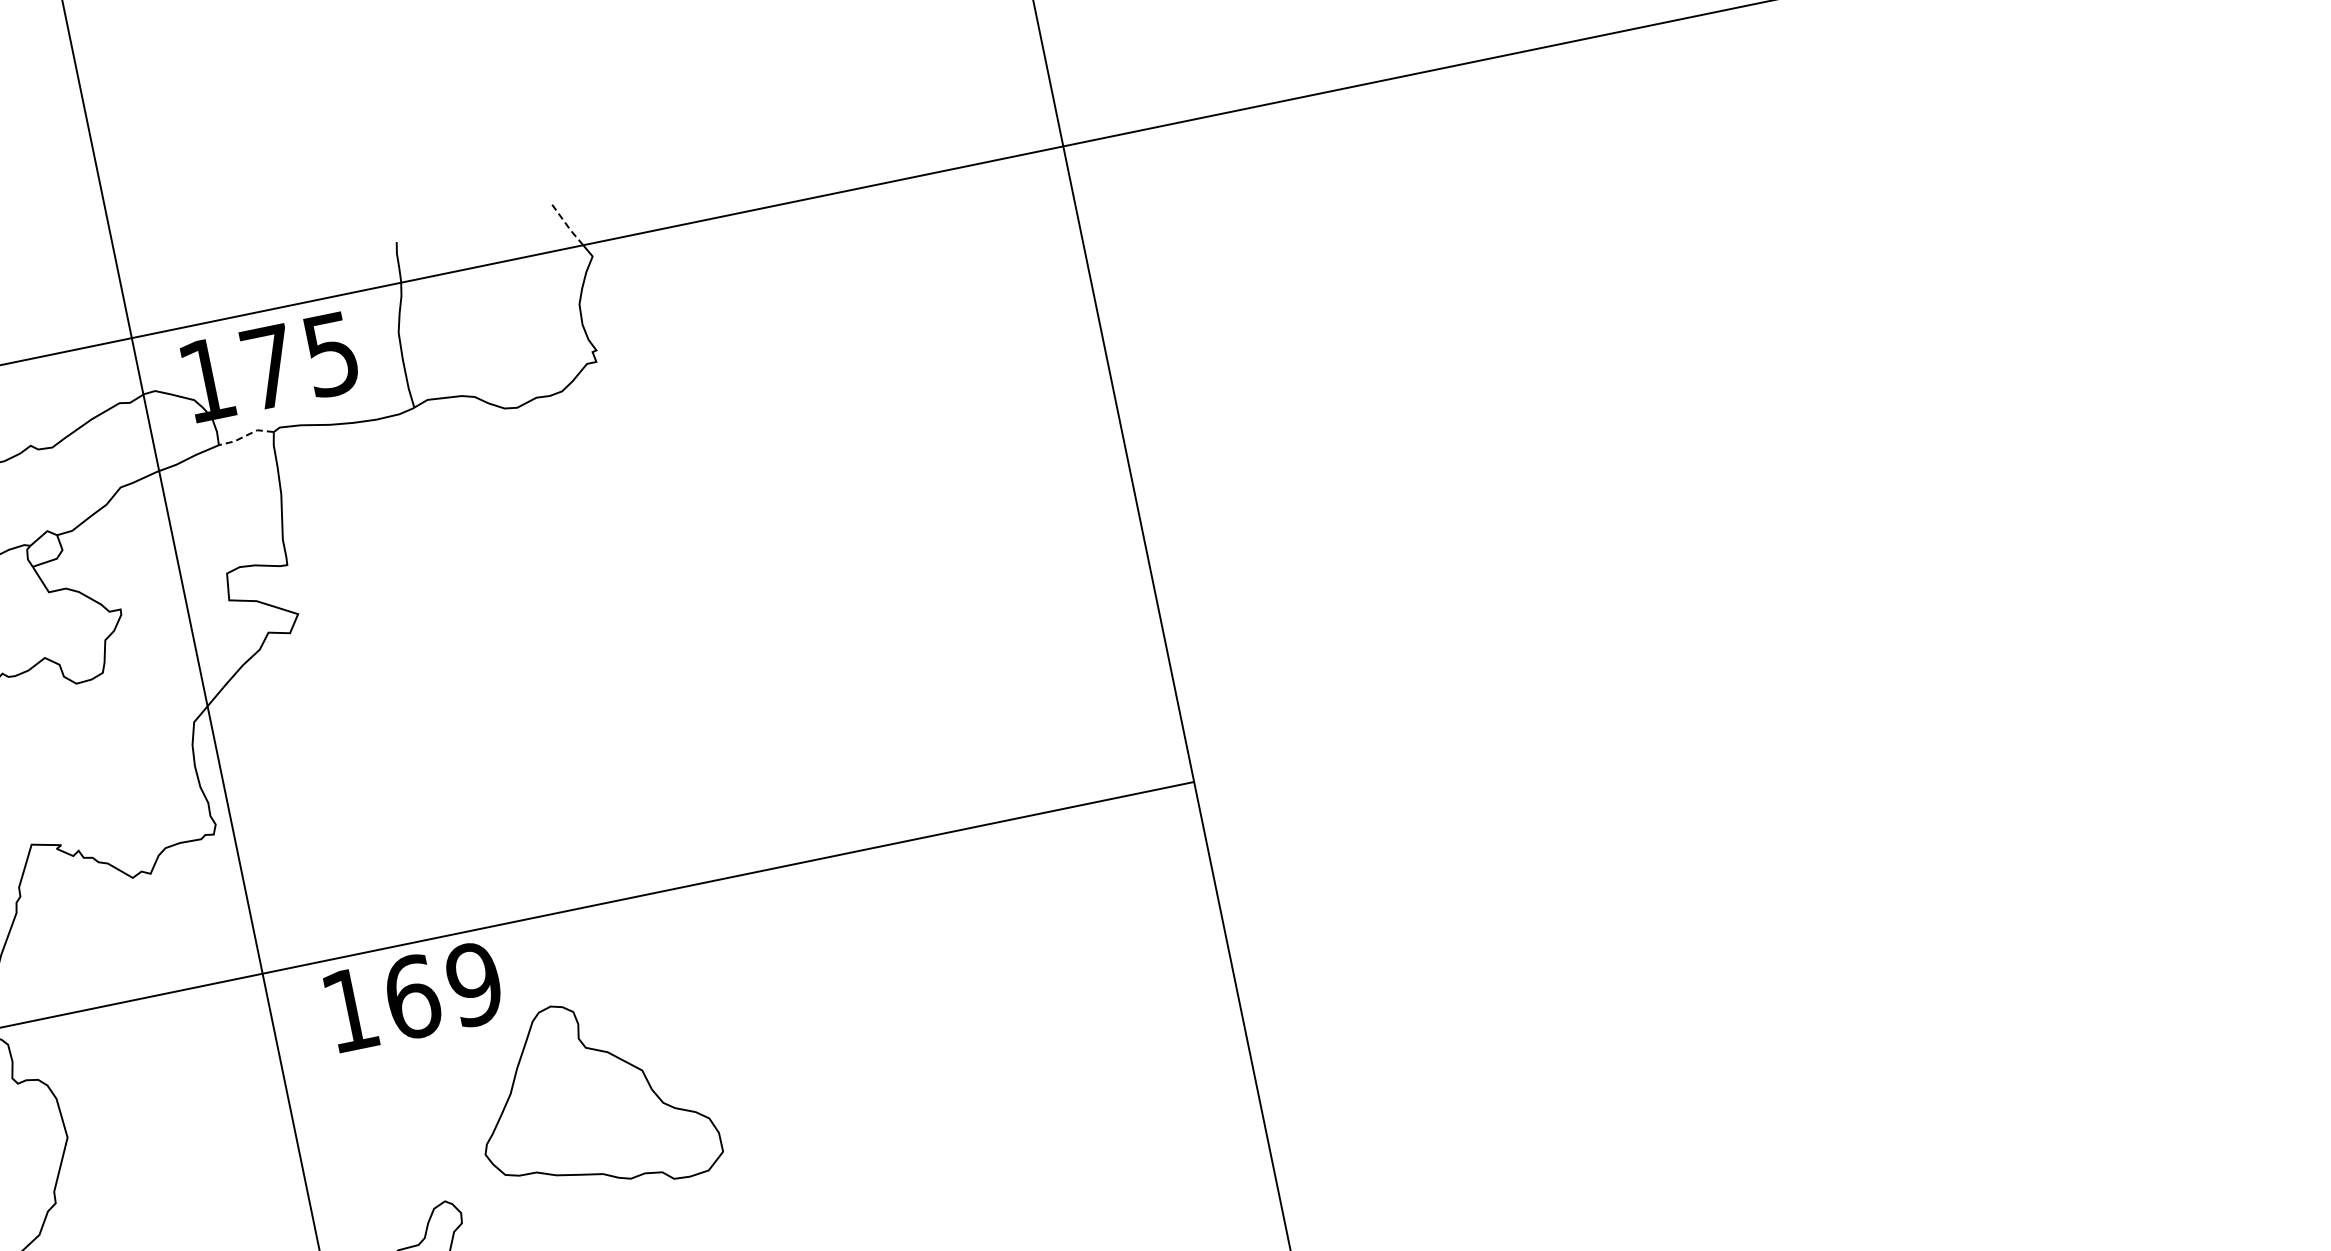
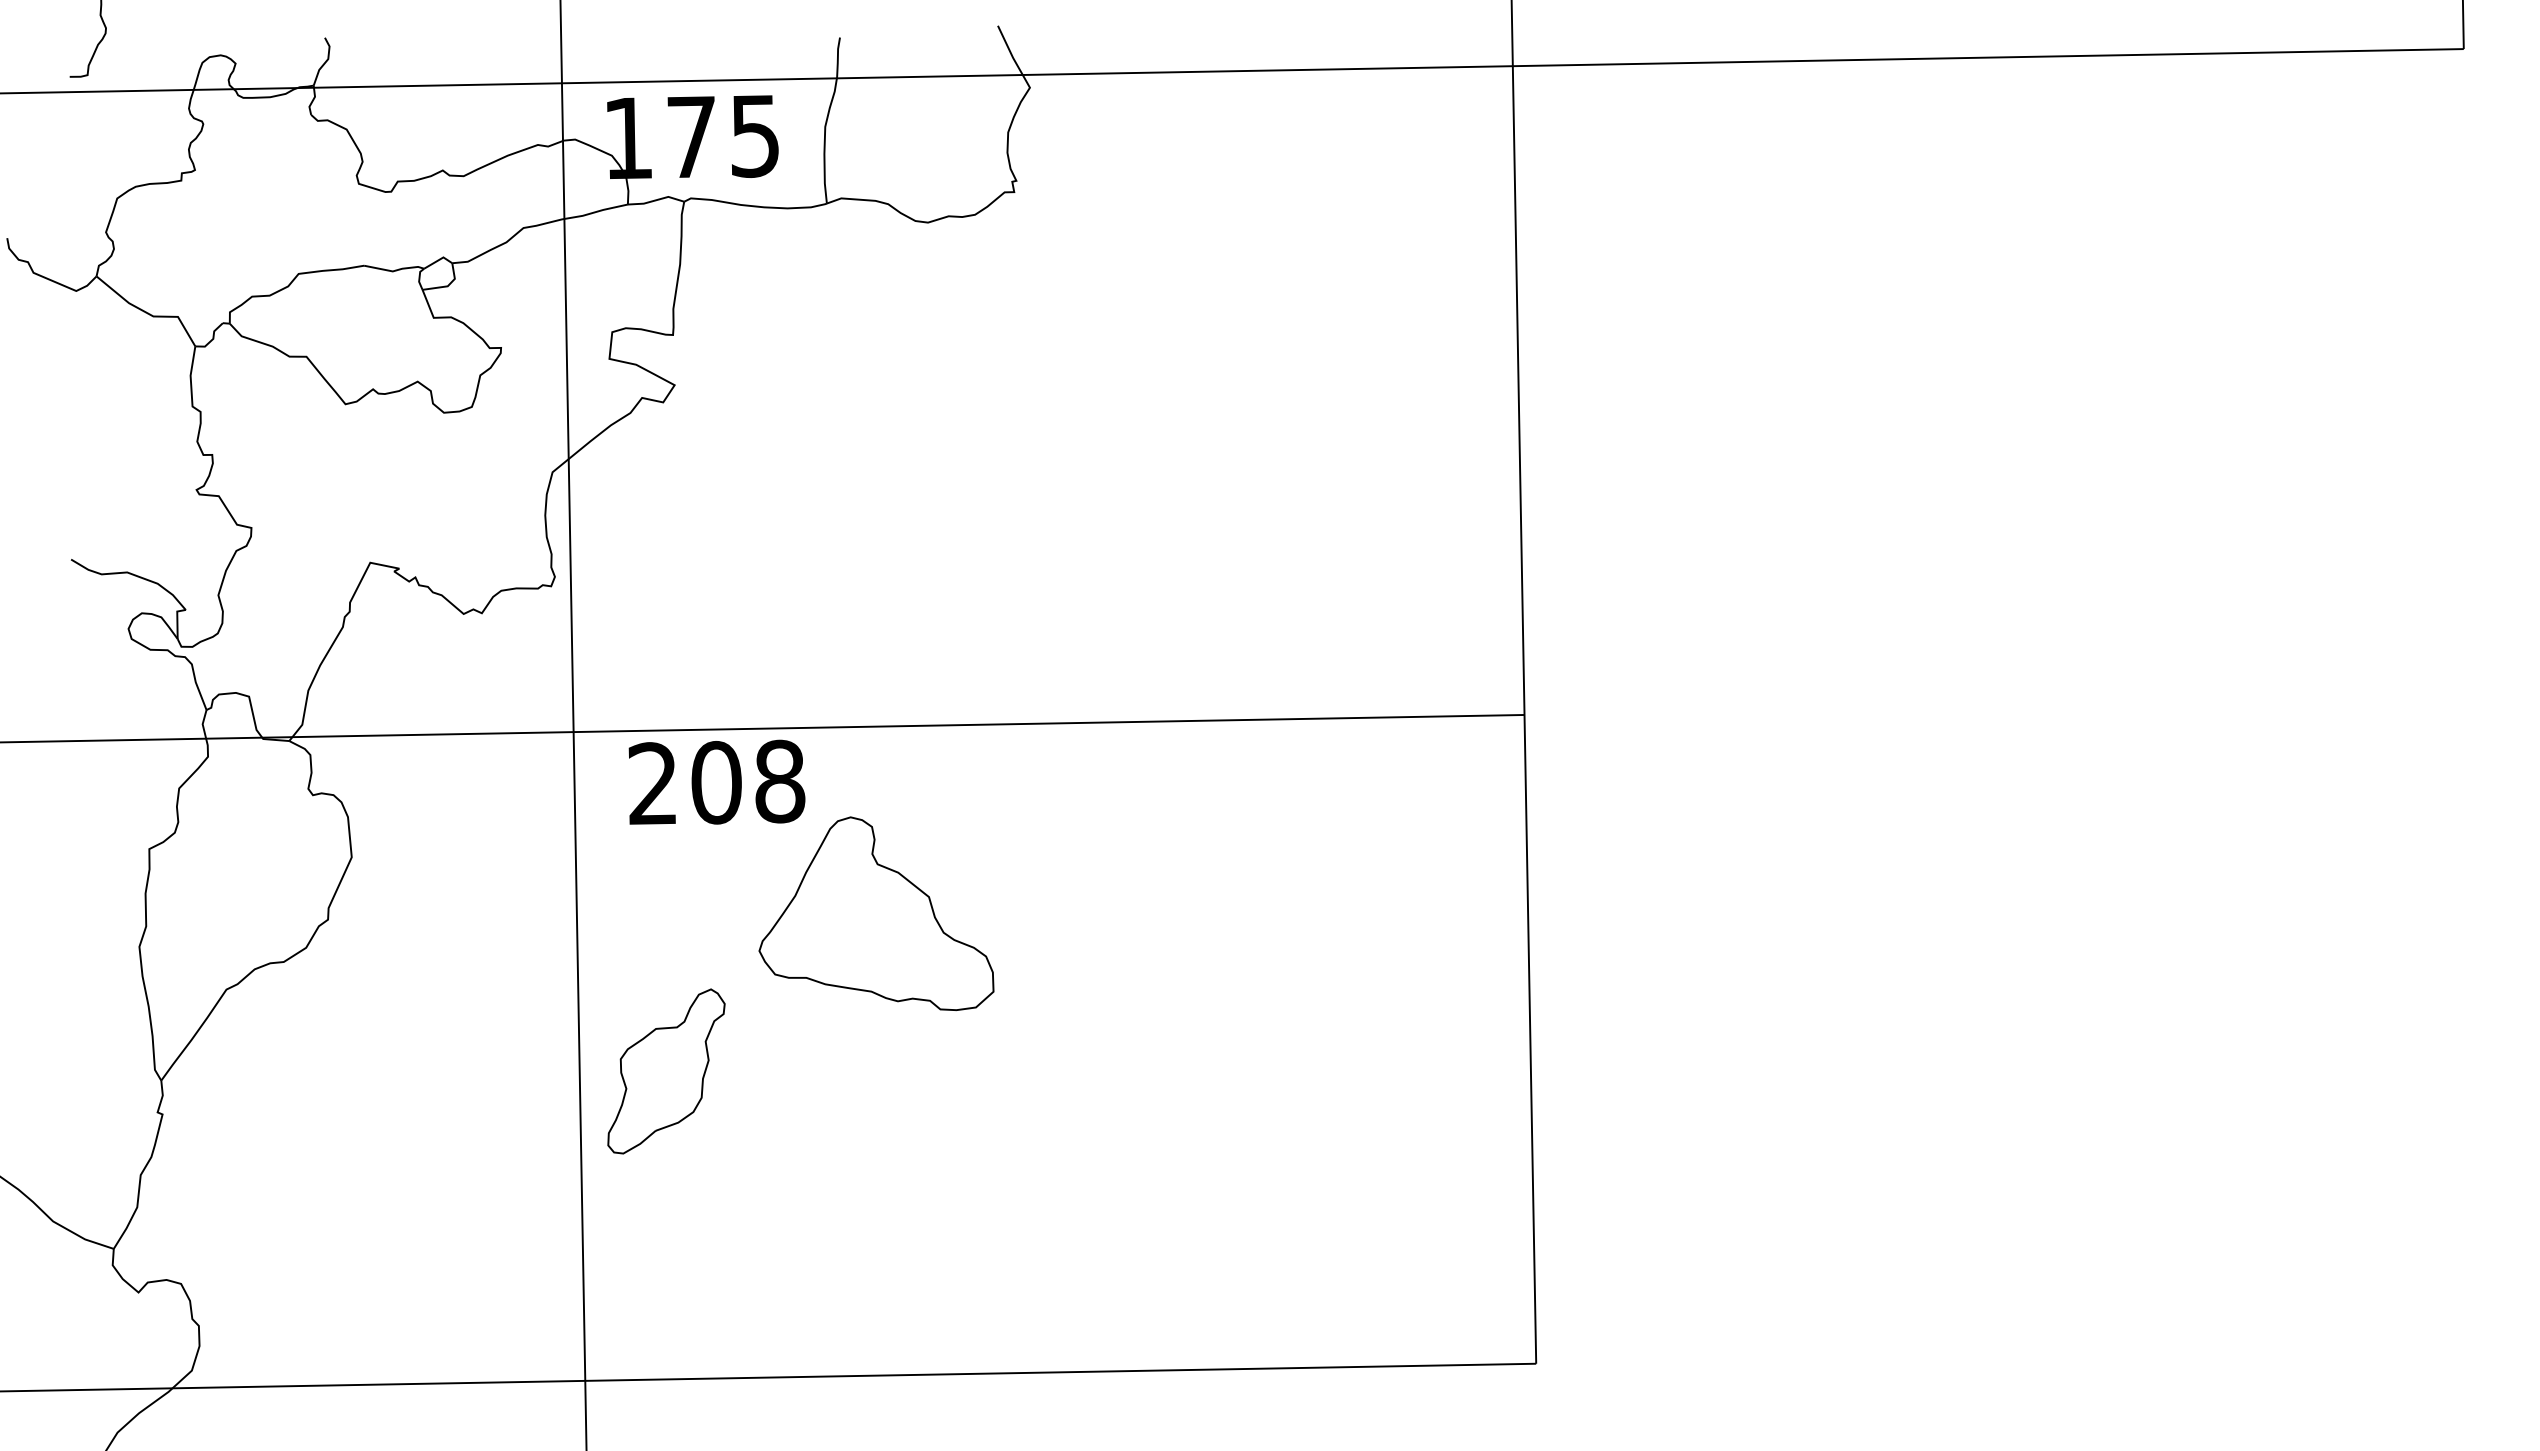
line: (565, 223) -> (1009, 50), dashed -> solid
line: (246, 435) -> (656, 200), dashed -> solid
text: (412, 996) -> (716, 781), 169 -> 208

